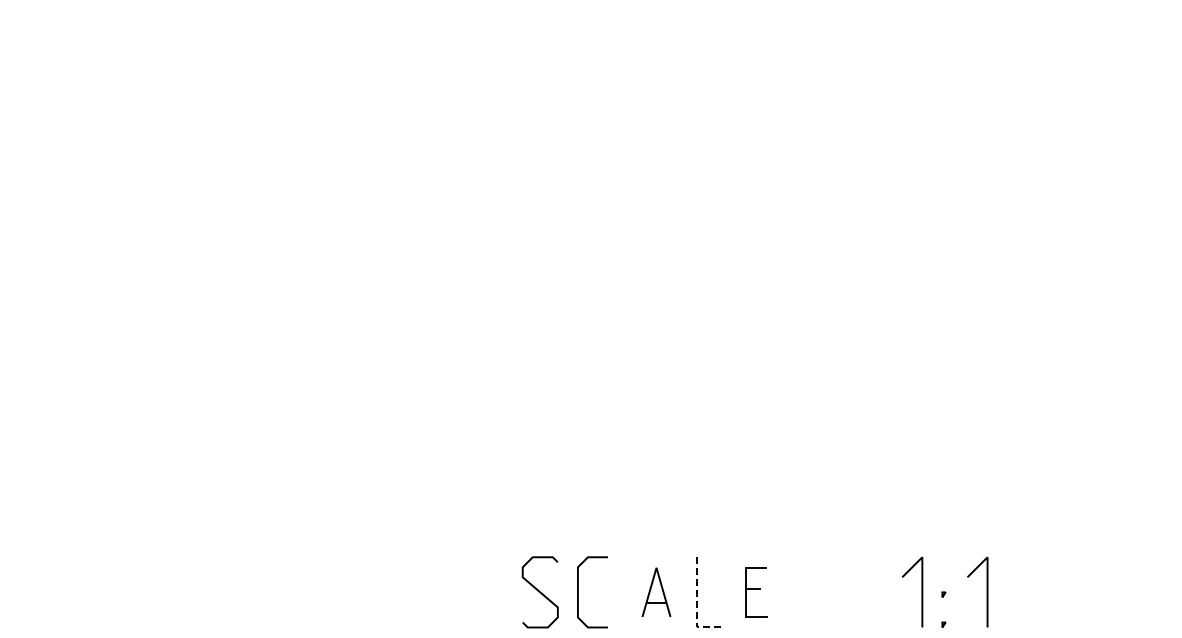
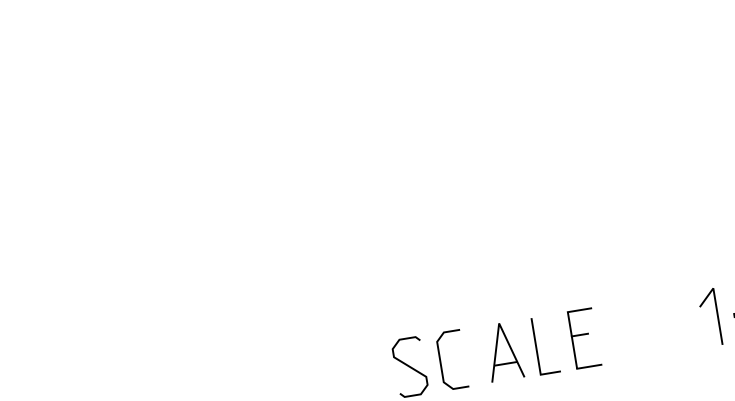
part: (756, 591) -> (584, 337), size x1.43
part: (656, 592) -> (503, 351), size x1.43
line: (696, 605) -> (537, 357), dashed -> solid

